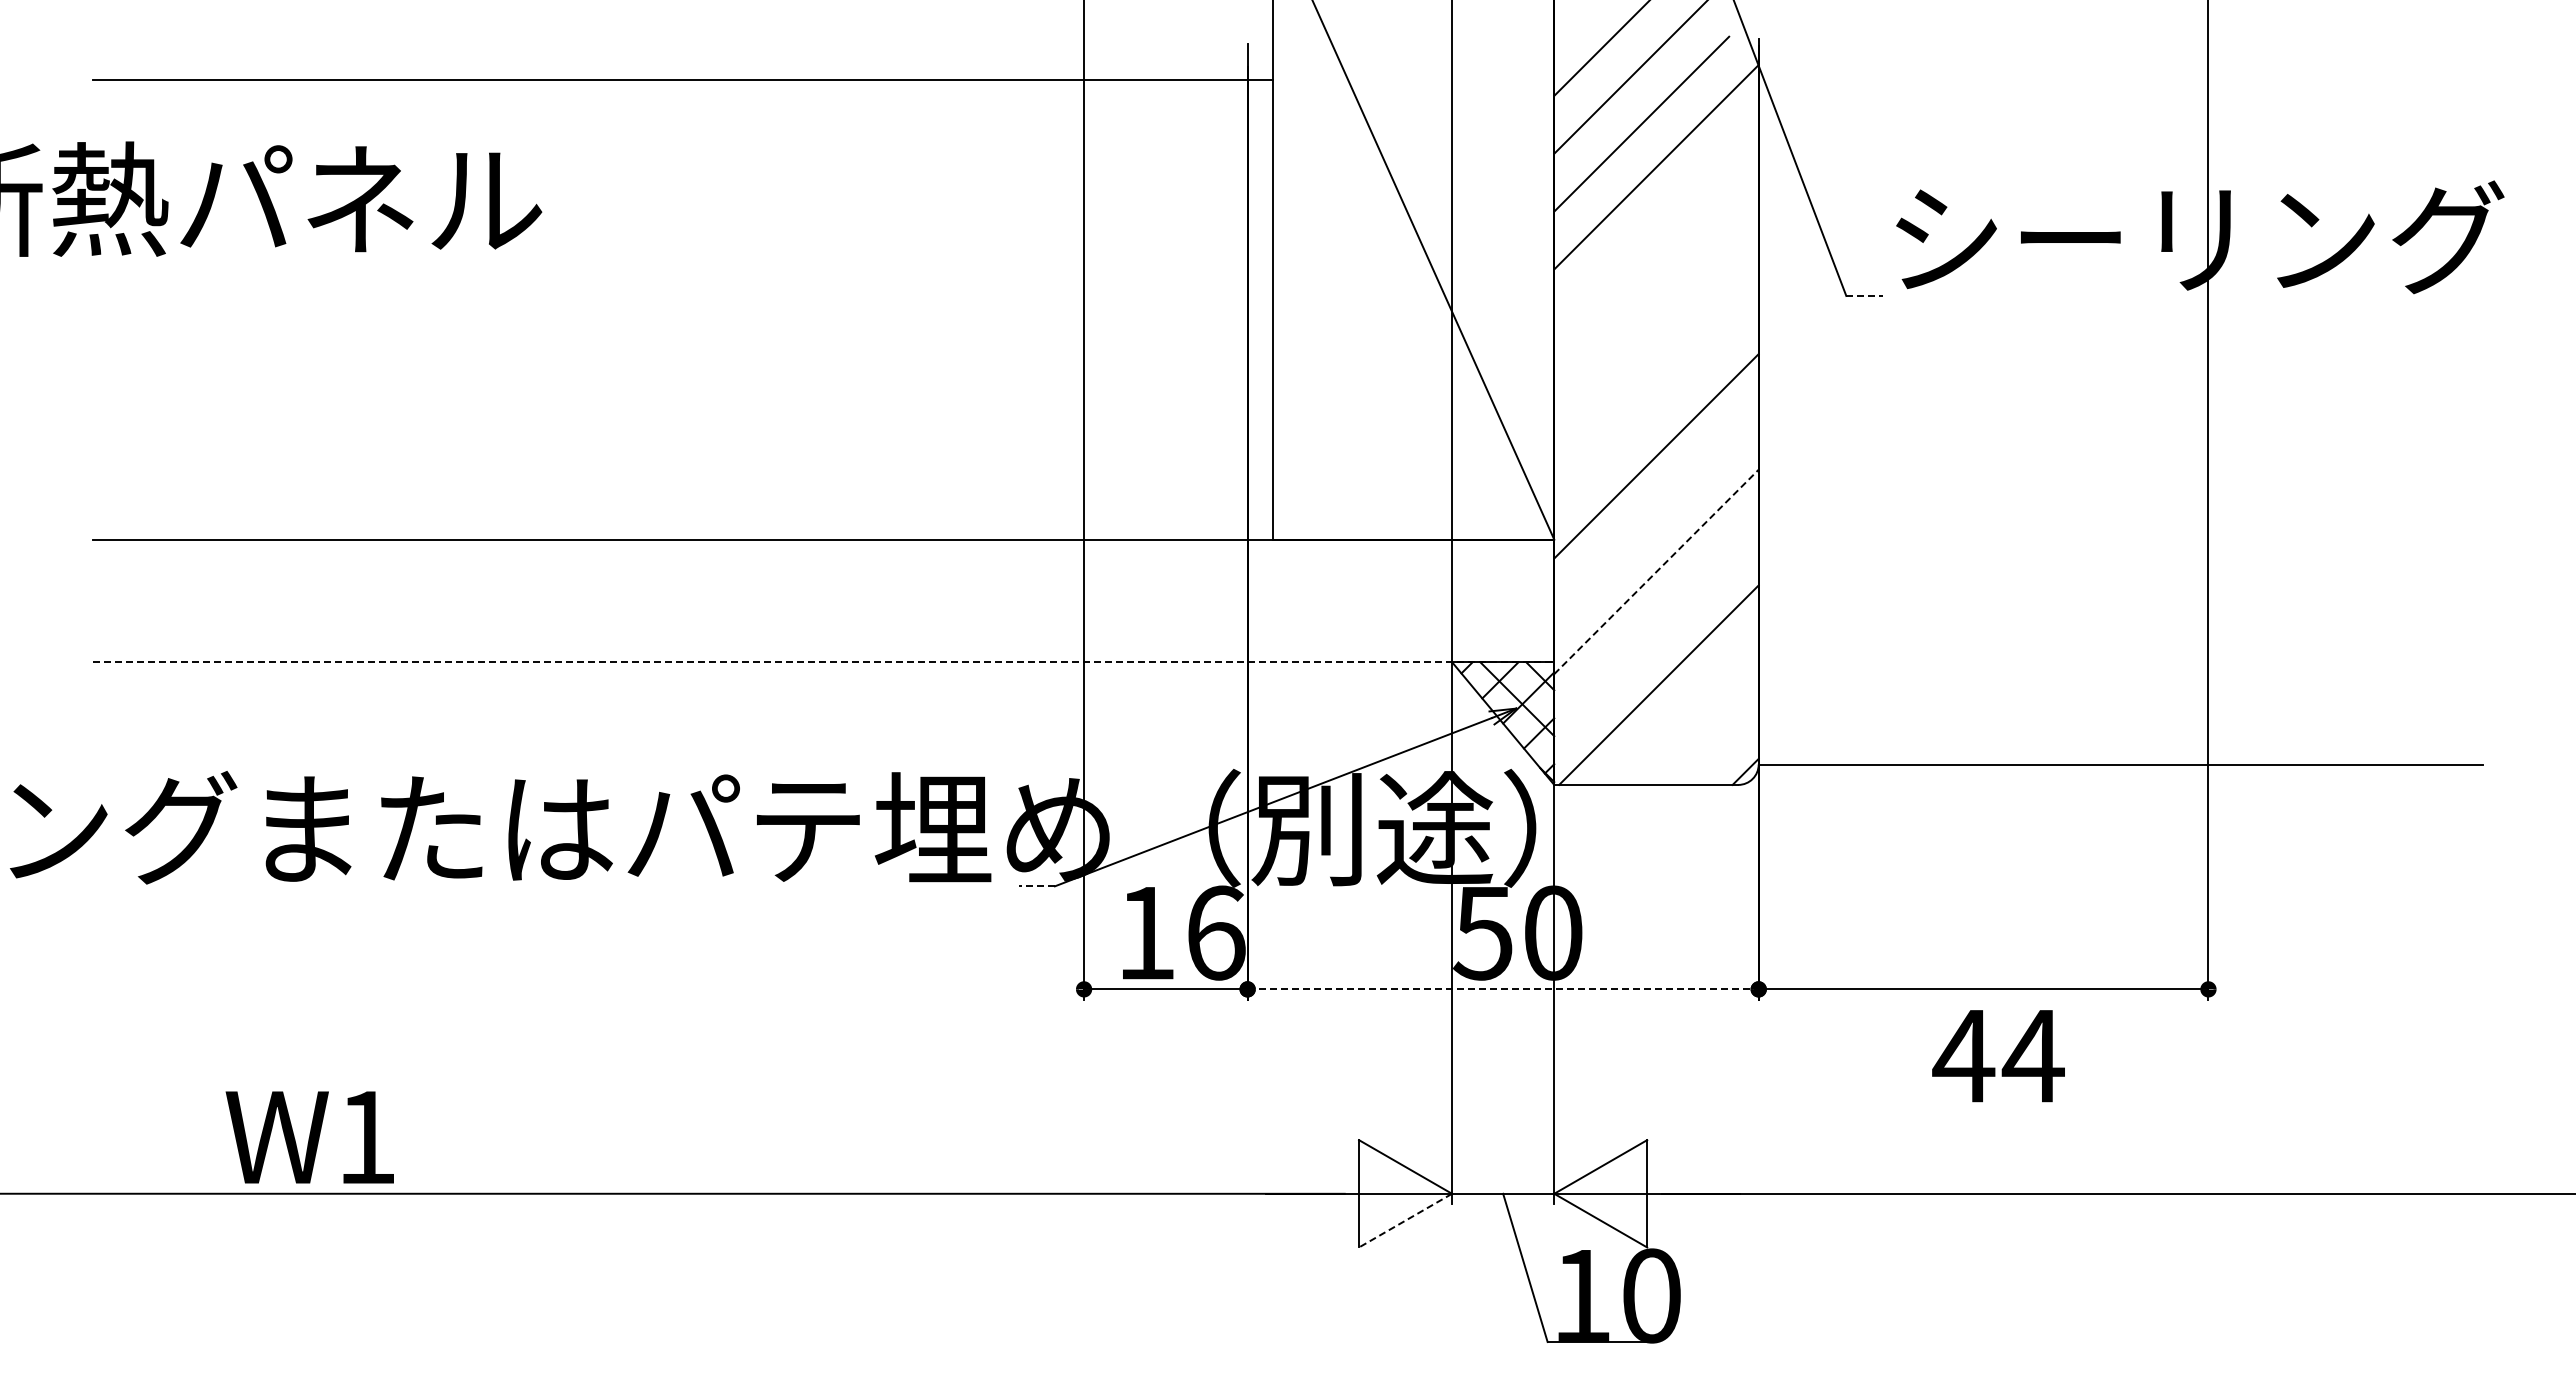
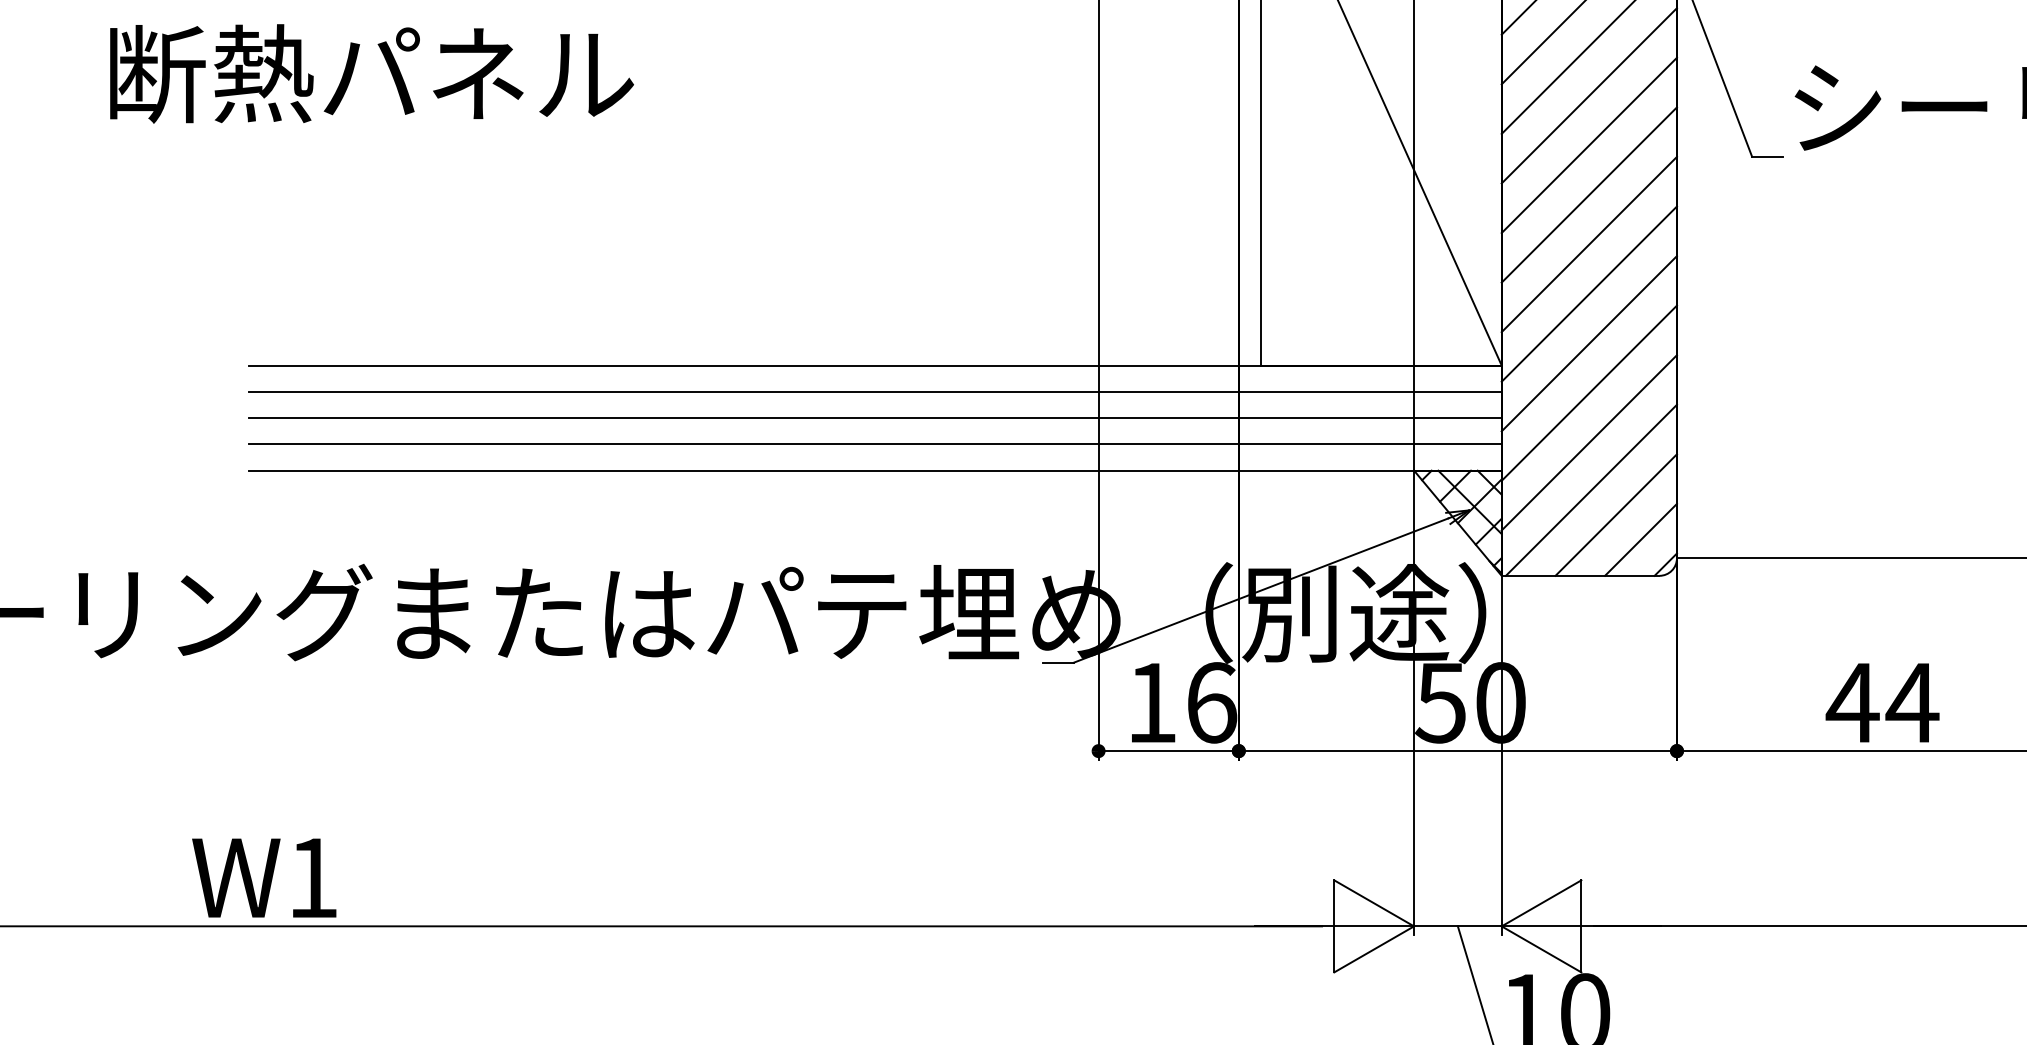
line: (1656, 224) -> (1589, 95), added
line: (1656, 282) -> (1589, 145), added
line: (1864, 295) -> (1767, 156), dashed -> solid
line: (1656, 340) -> (1589, 194), added
line: (1656, 398) -> (1589, 244), added
line: (1656, 513) -> (1589, 343), added
line: (823, 570) -> (875, 392), added
line: (1656, 571) -> (1589, 392), dashed -> solid
line: (823, 600) -> (875, 417), added
line: (1656, 629) -> (1589, 442), added
line: (823, 631) -> (875, 444), added
line: (823, 662) -> (875, 470), dashed -> solid
line: (1687, 713) -> (1615, 514), added
line: (1716, 742) -> (1640, 539), added
line: (1036, 886) -> (1057, 662), dashed -> solid
line: (1503, 989) -> (1458, 751), dashed -> solid
text: (1998, 1056) -> (1882, 703), moved
text: (309, 1137) -> (263, 878), moved
line: (1405, 1220) -> (1374, 949), dashed -> solid

